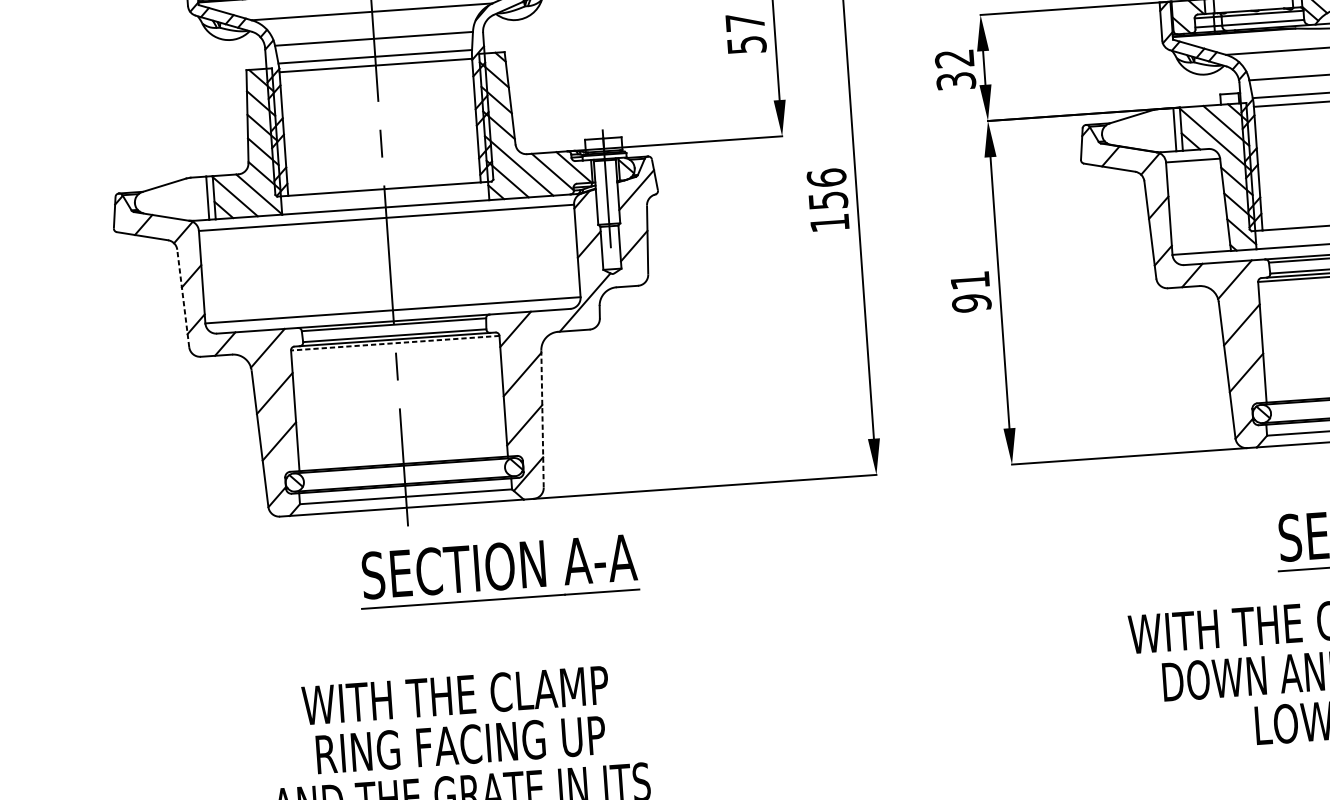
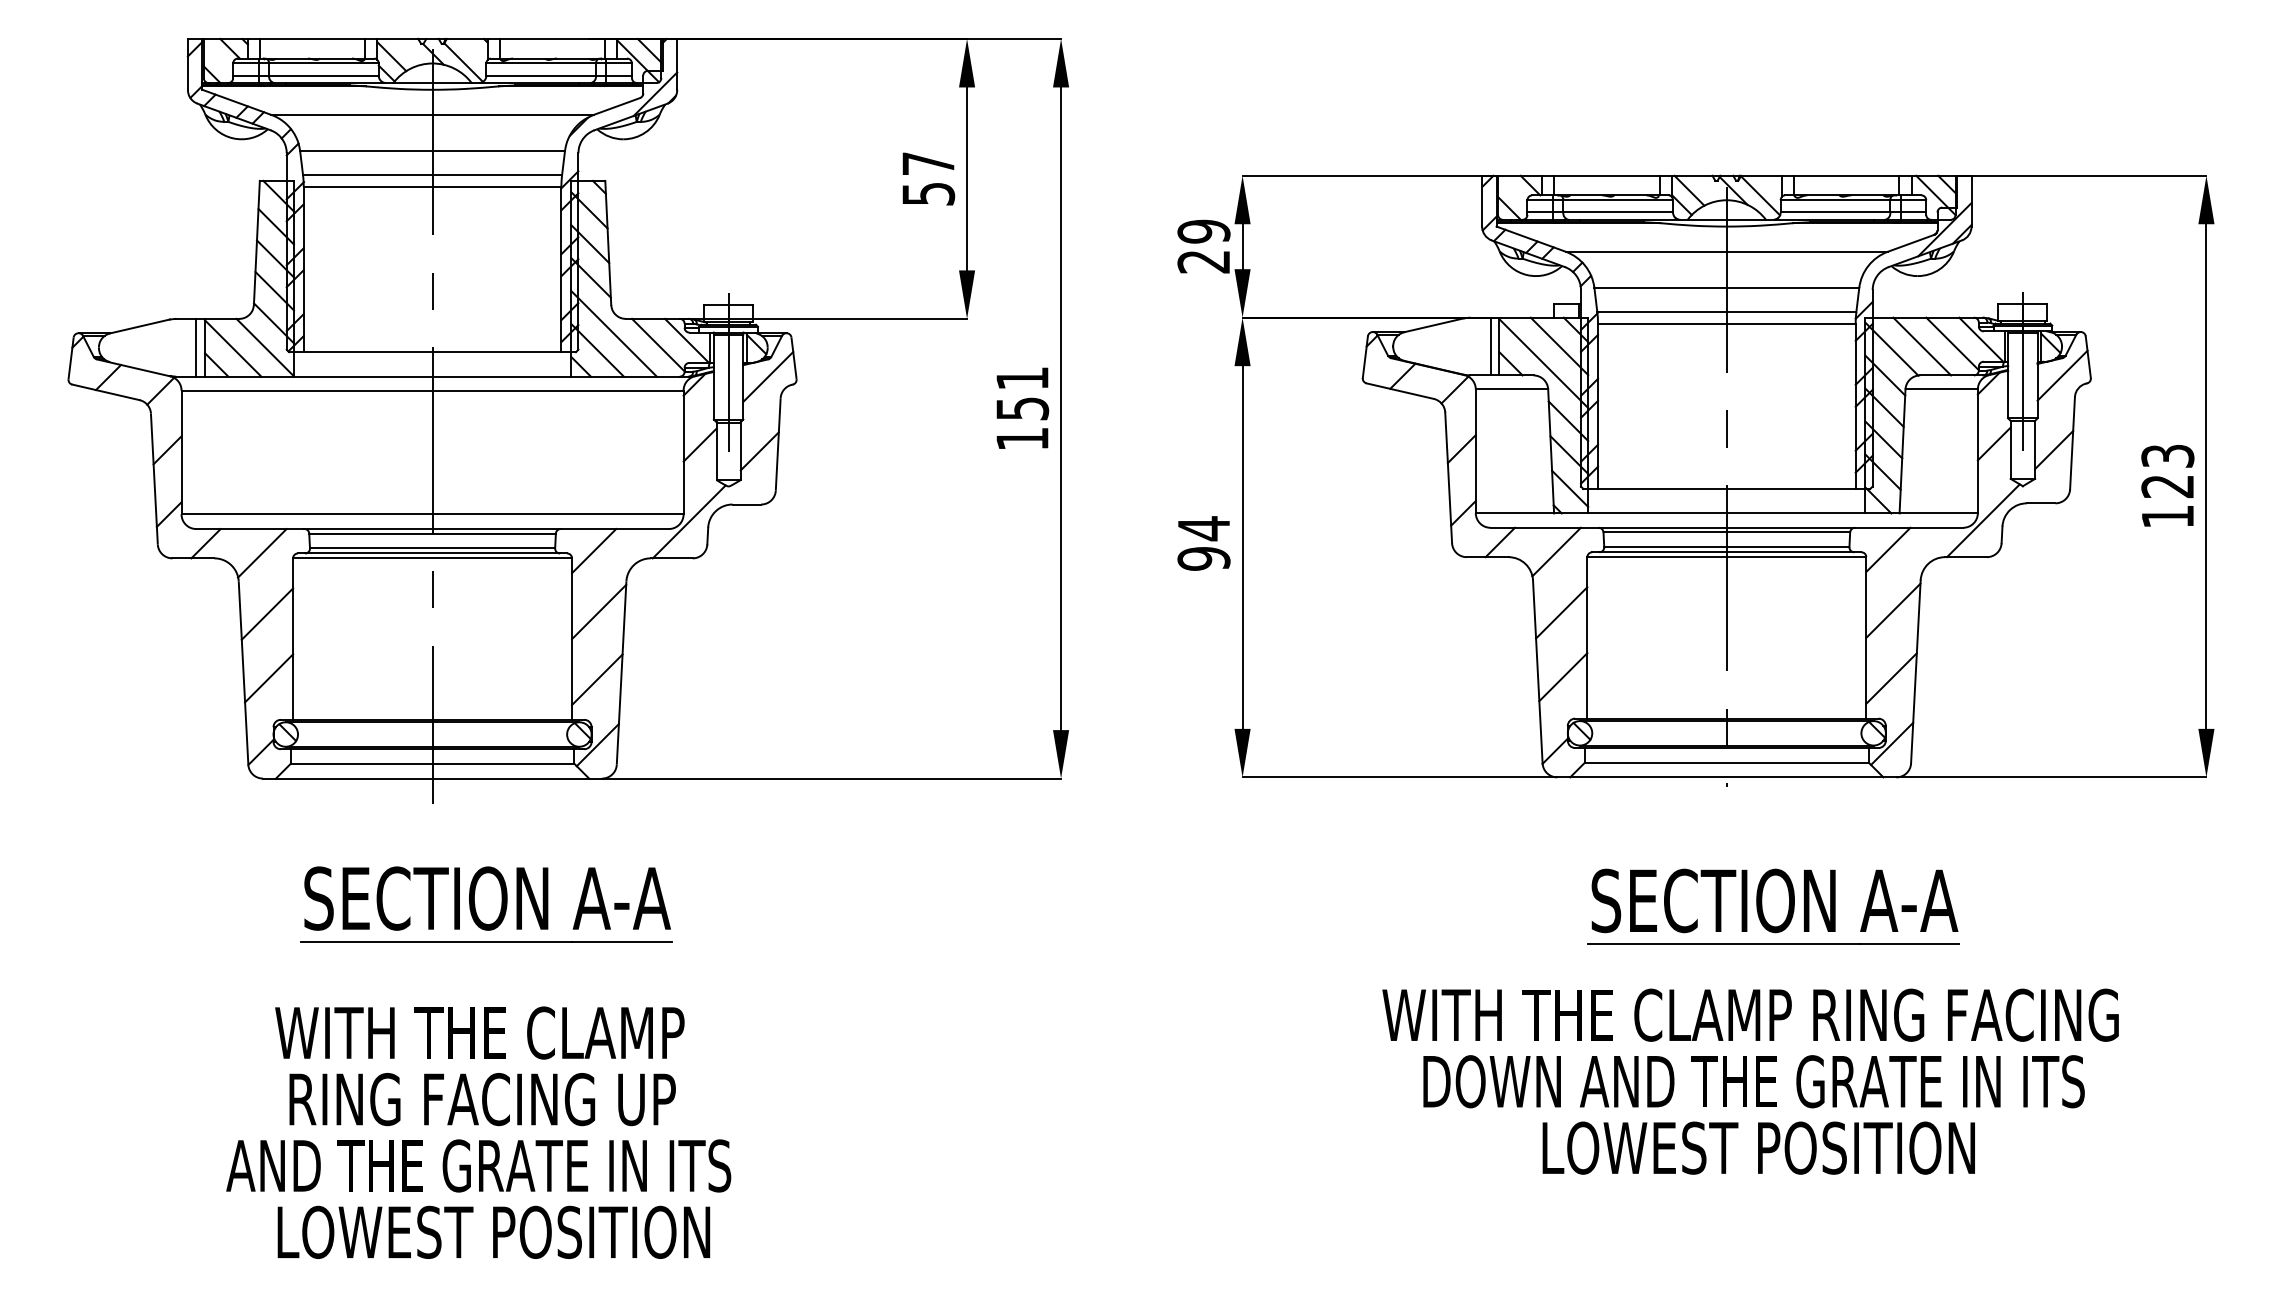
text: (955, 69) -> (1203, 246), 32 -> 29
text: (826, 177) -> (1022, 378), 156 -> 151
text: (969, 280) -> (1203, 528), 91 -> 94
line: (183, 298) -> (154, 479), dashed -> solid
line: (395, 343) -> (432, 558), dashed -> solid
line: (542, 420) -> (621, 674), dashed -> solid
part: (499, 571) -> (486, 904), moved

